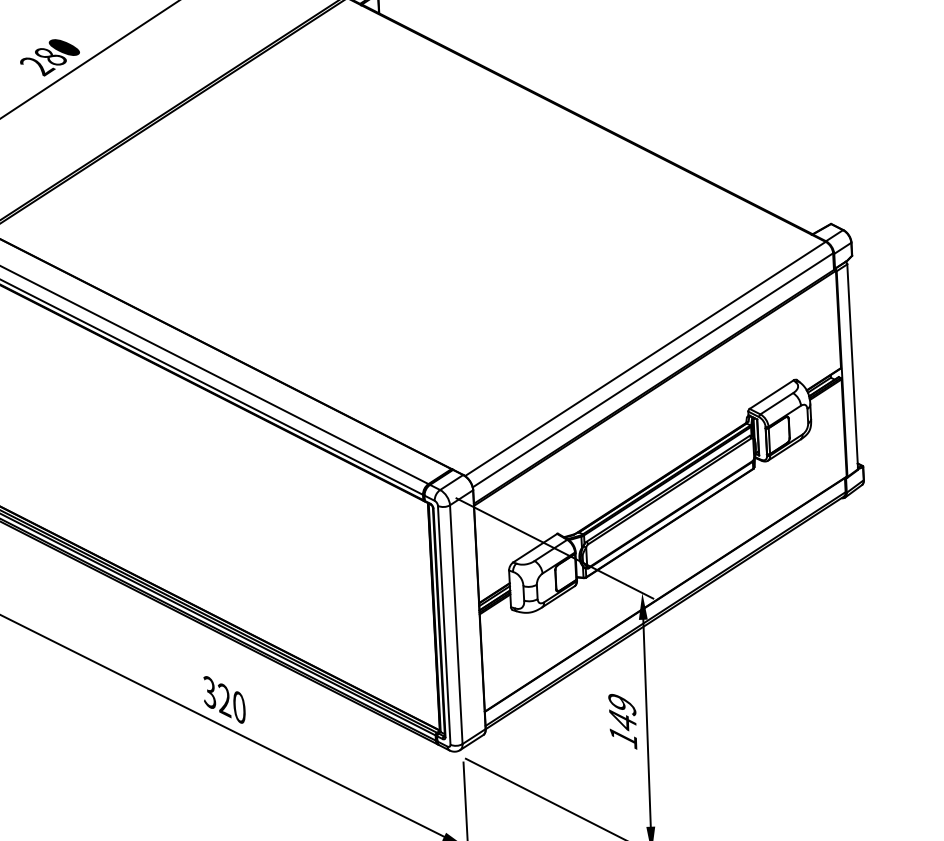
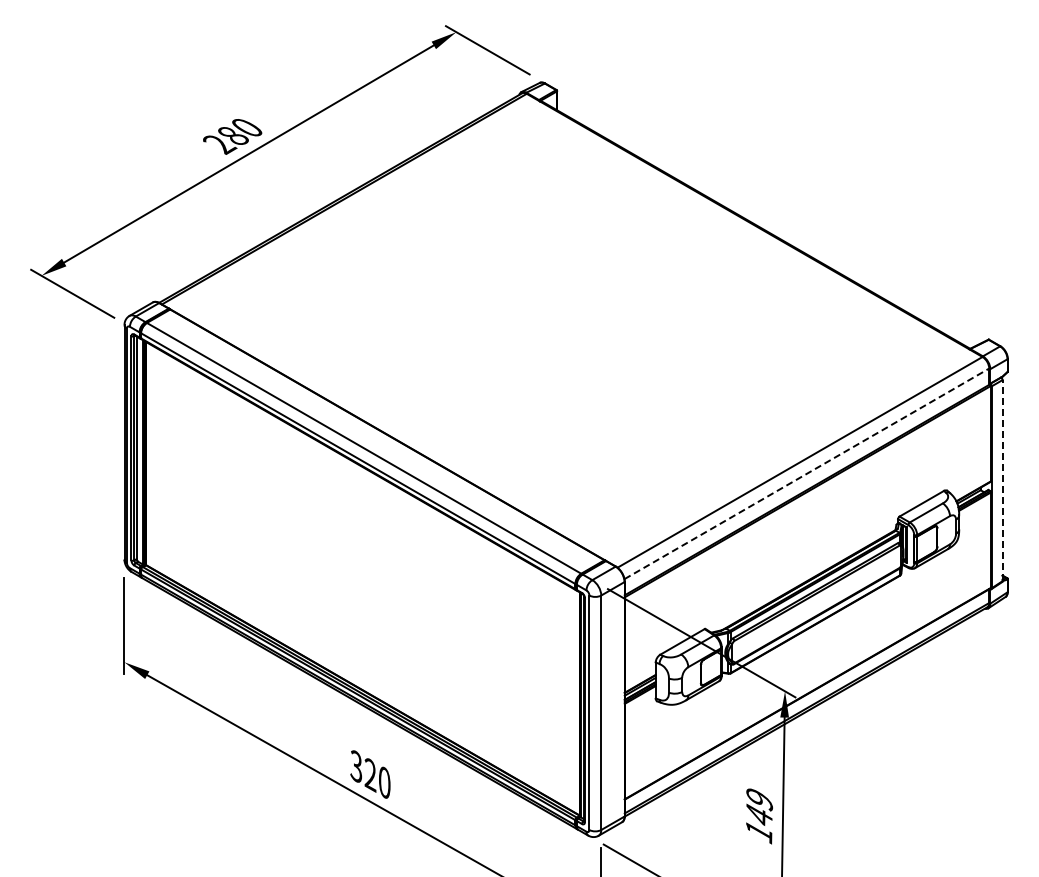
line: (852, 366) -> (1002, 480), solid -> dashed
line: (652, 369) -> (806, 473), solid -> dashed

